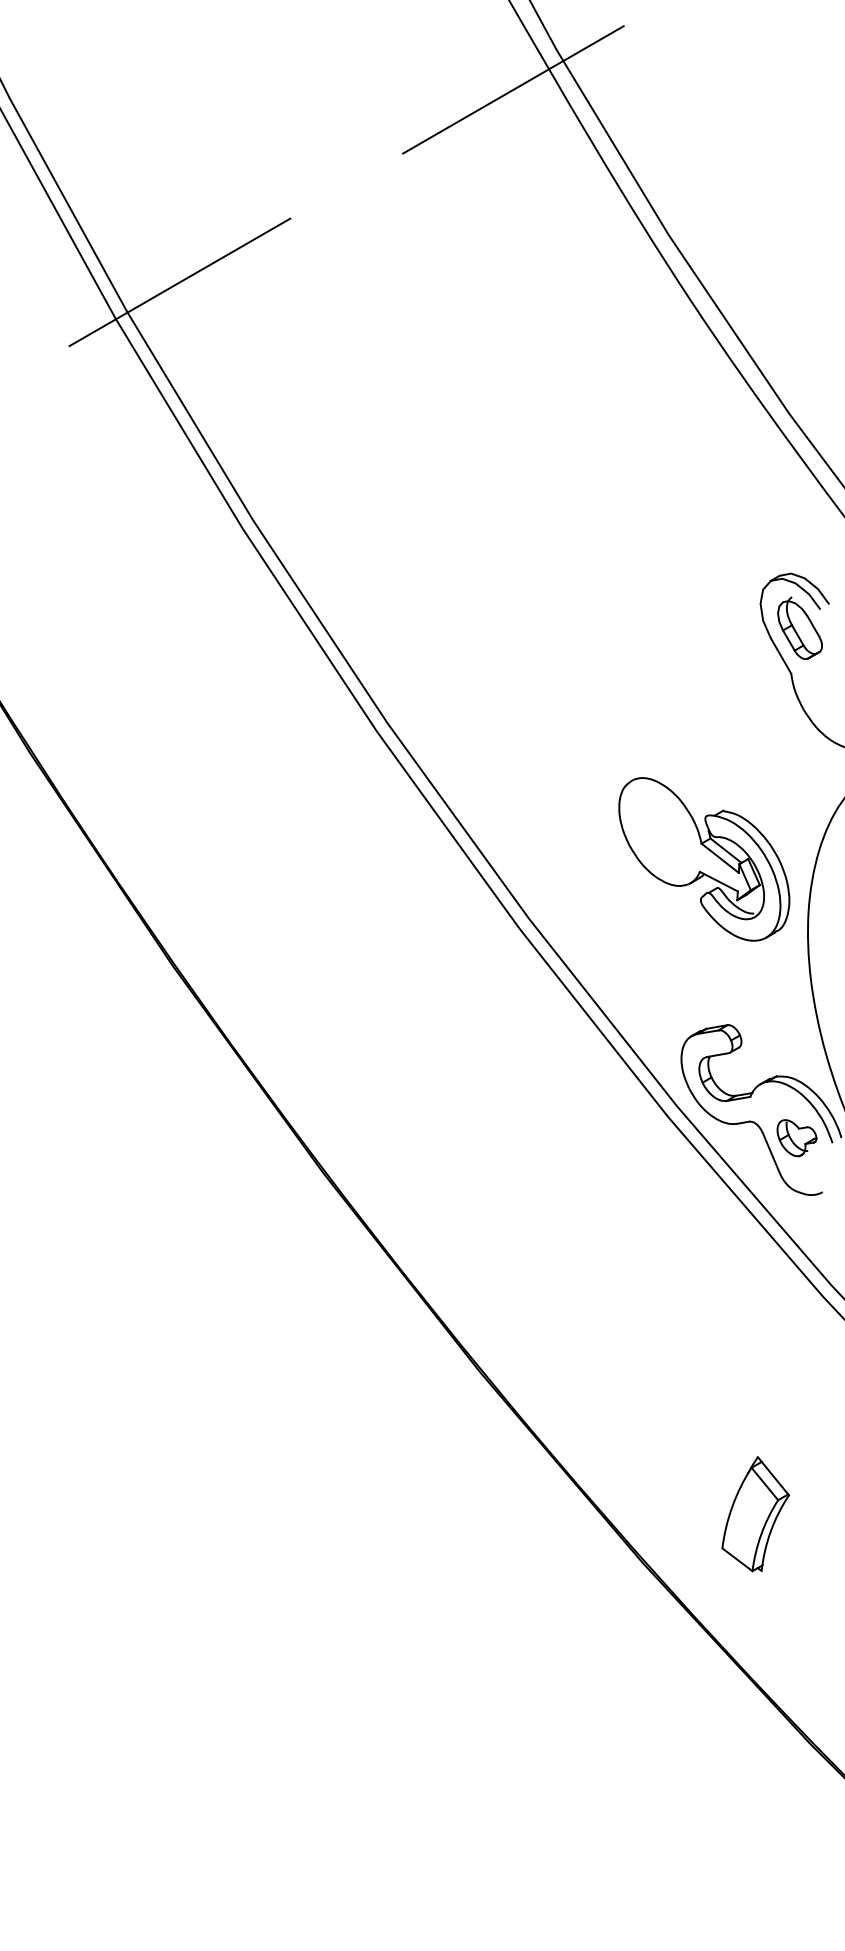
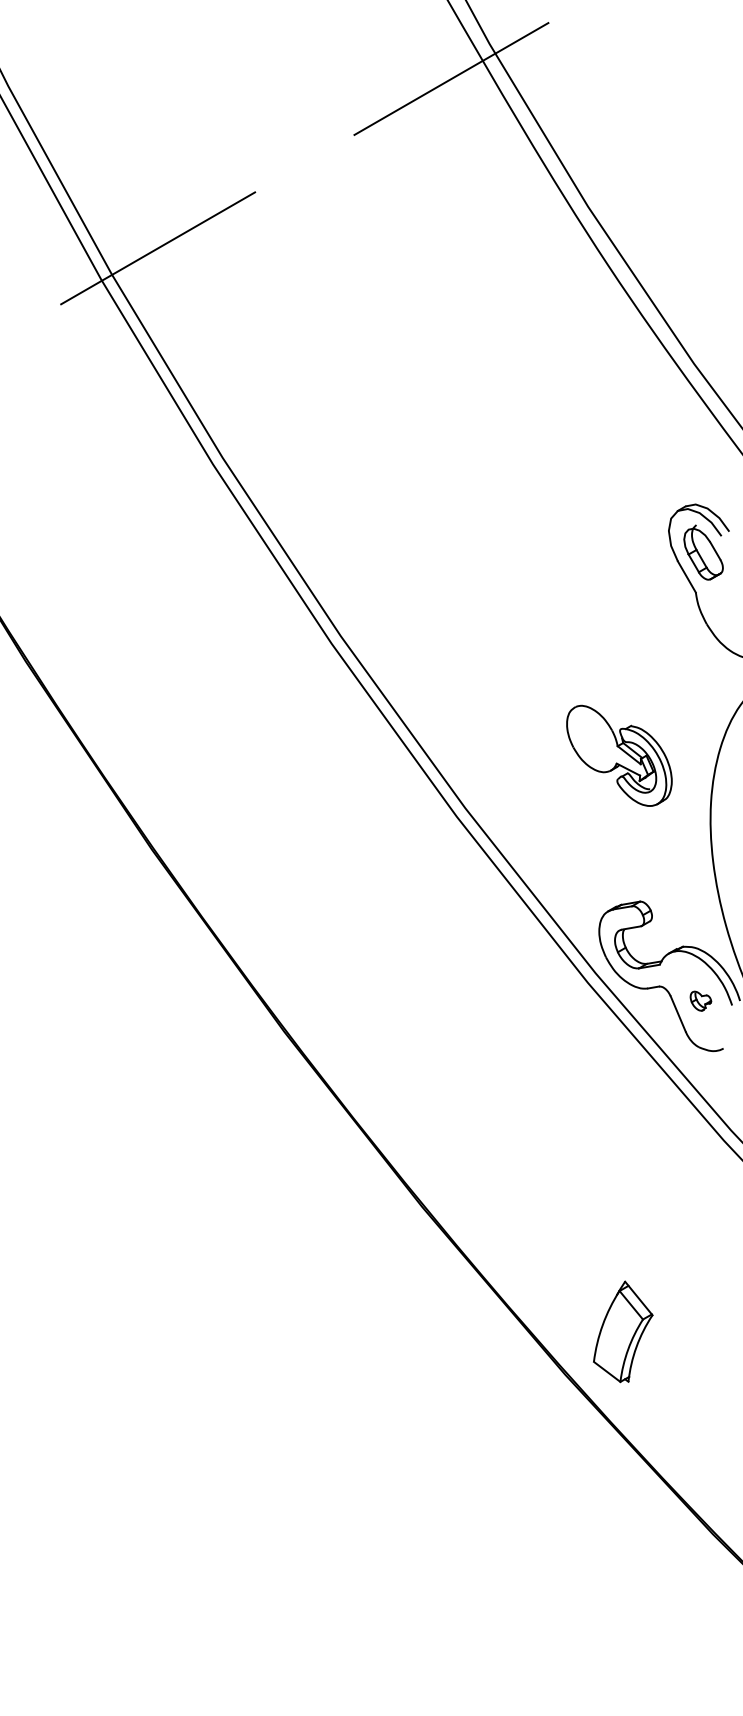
part: (704, 859) -> (619, 755), size x0.7
part: (796, 1138) -> (700, 1001), size x0.6
part: (755, 1514) -> (623, 1332), moved

